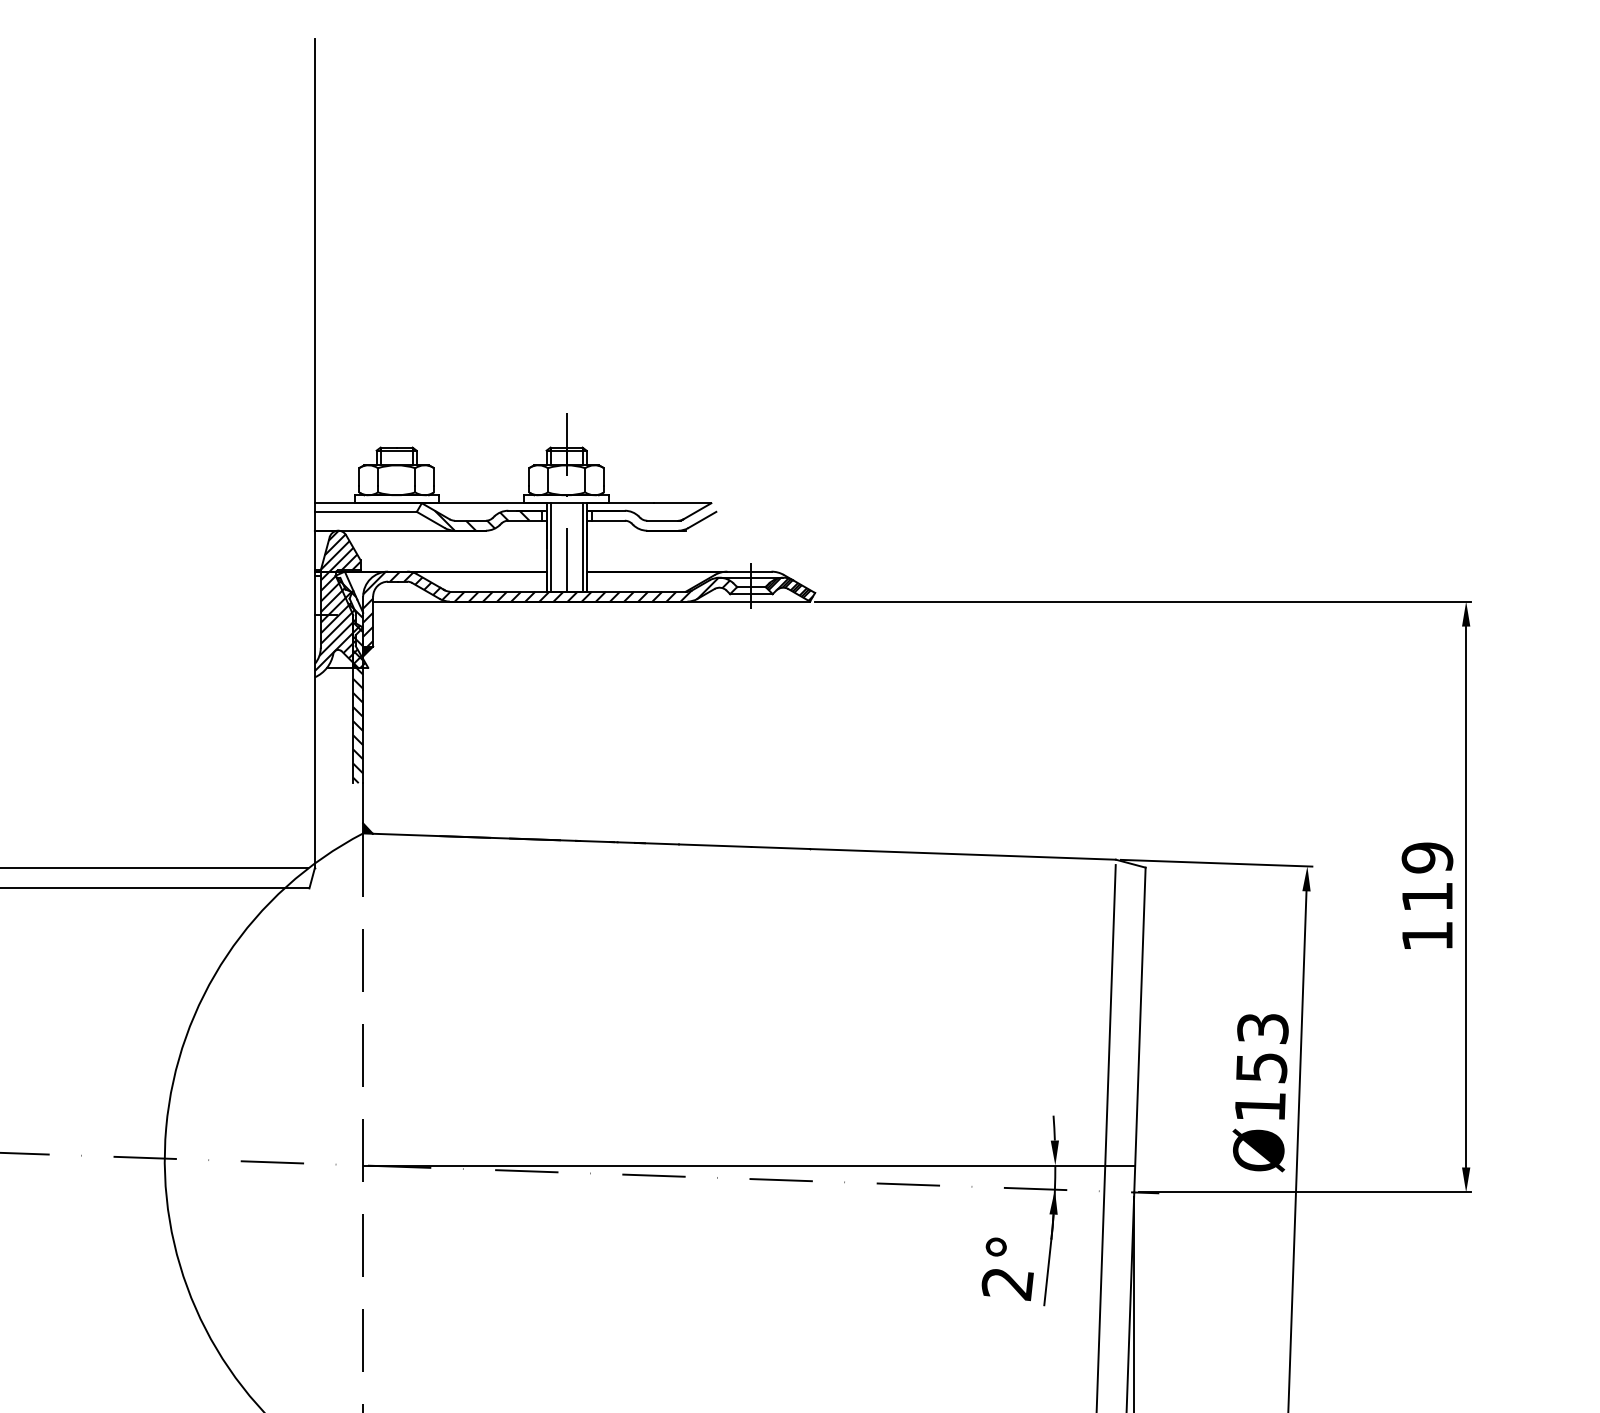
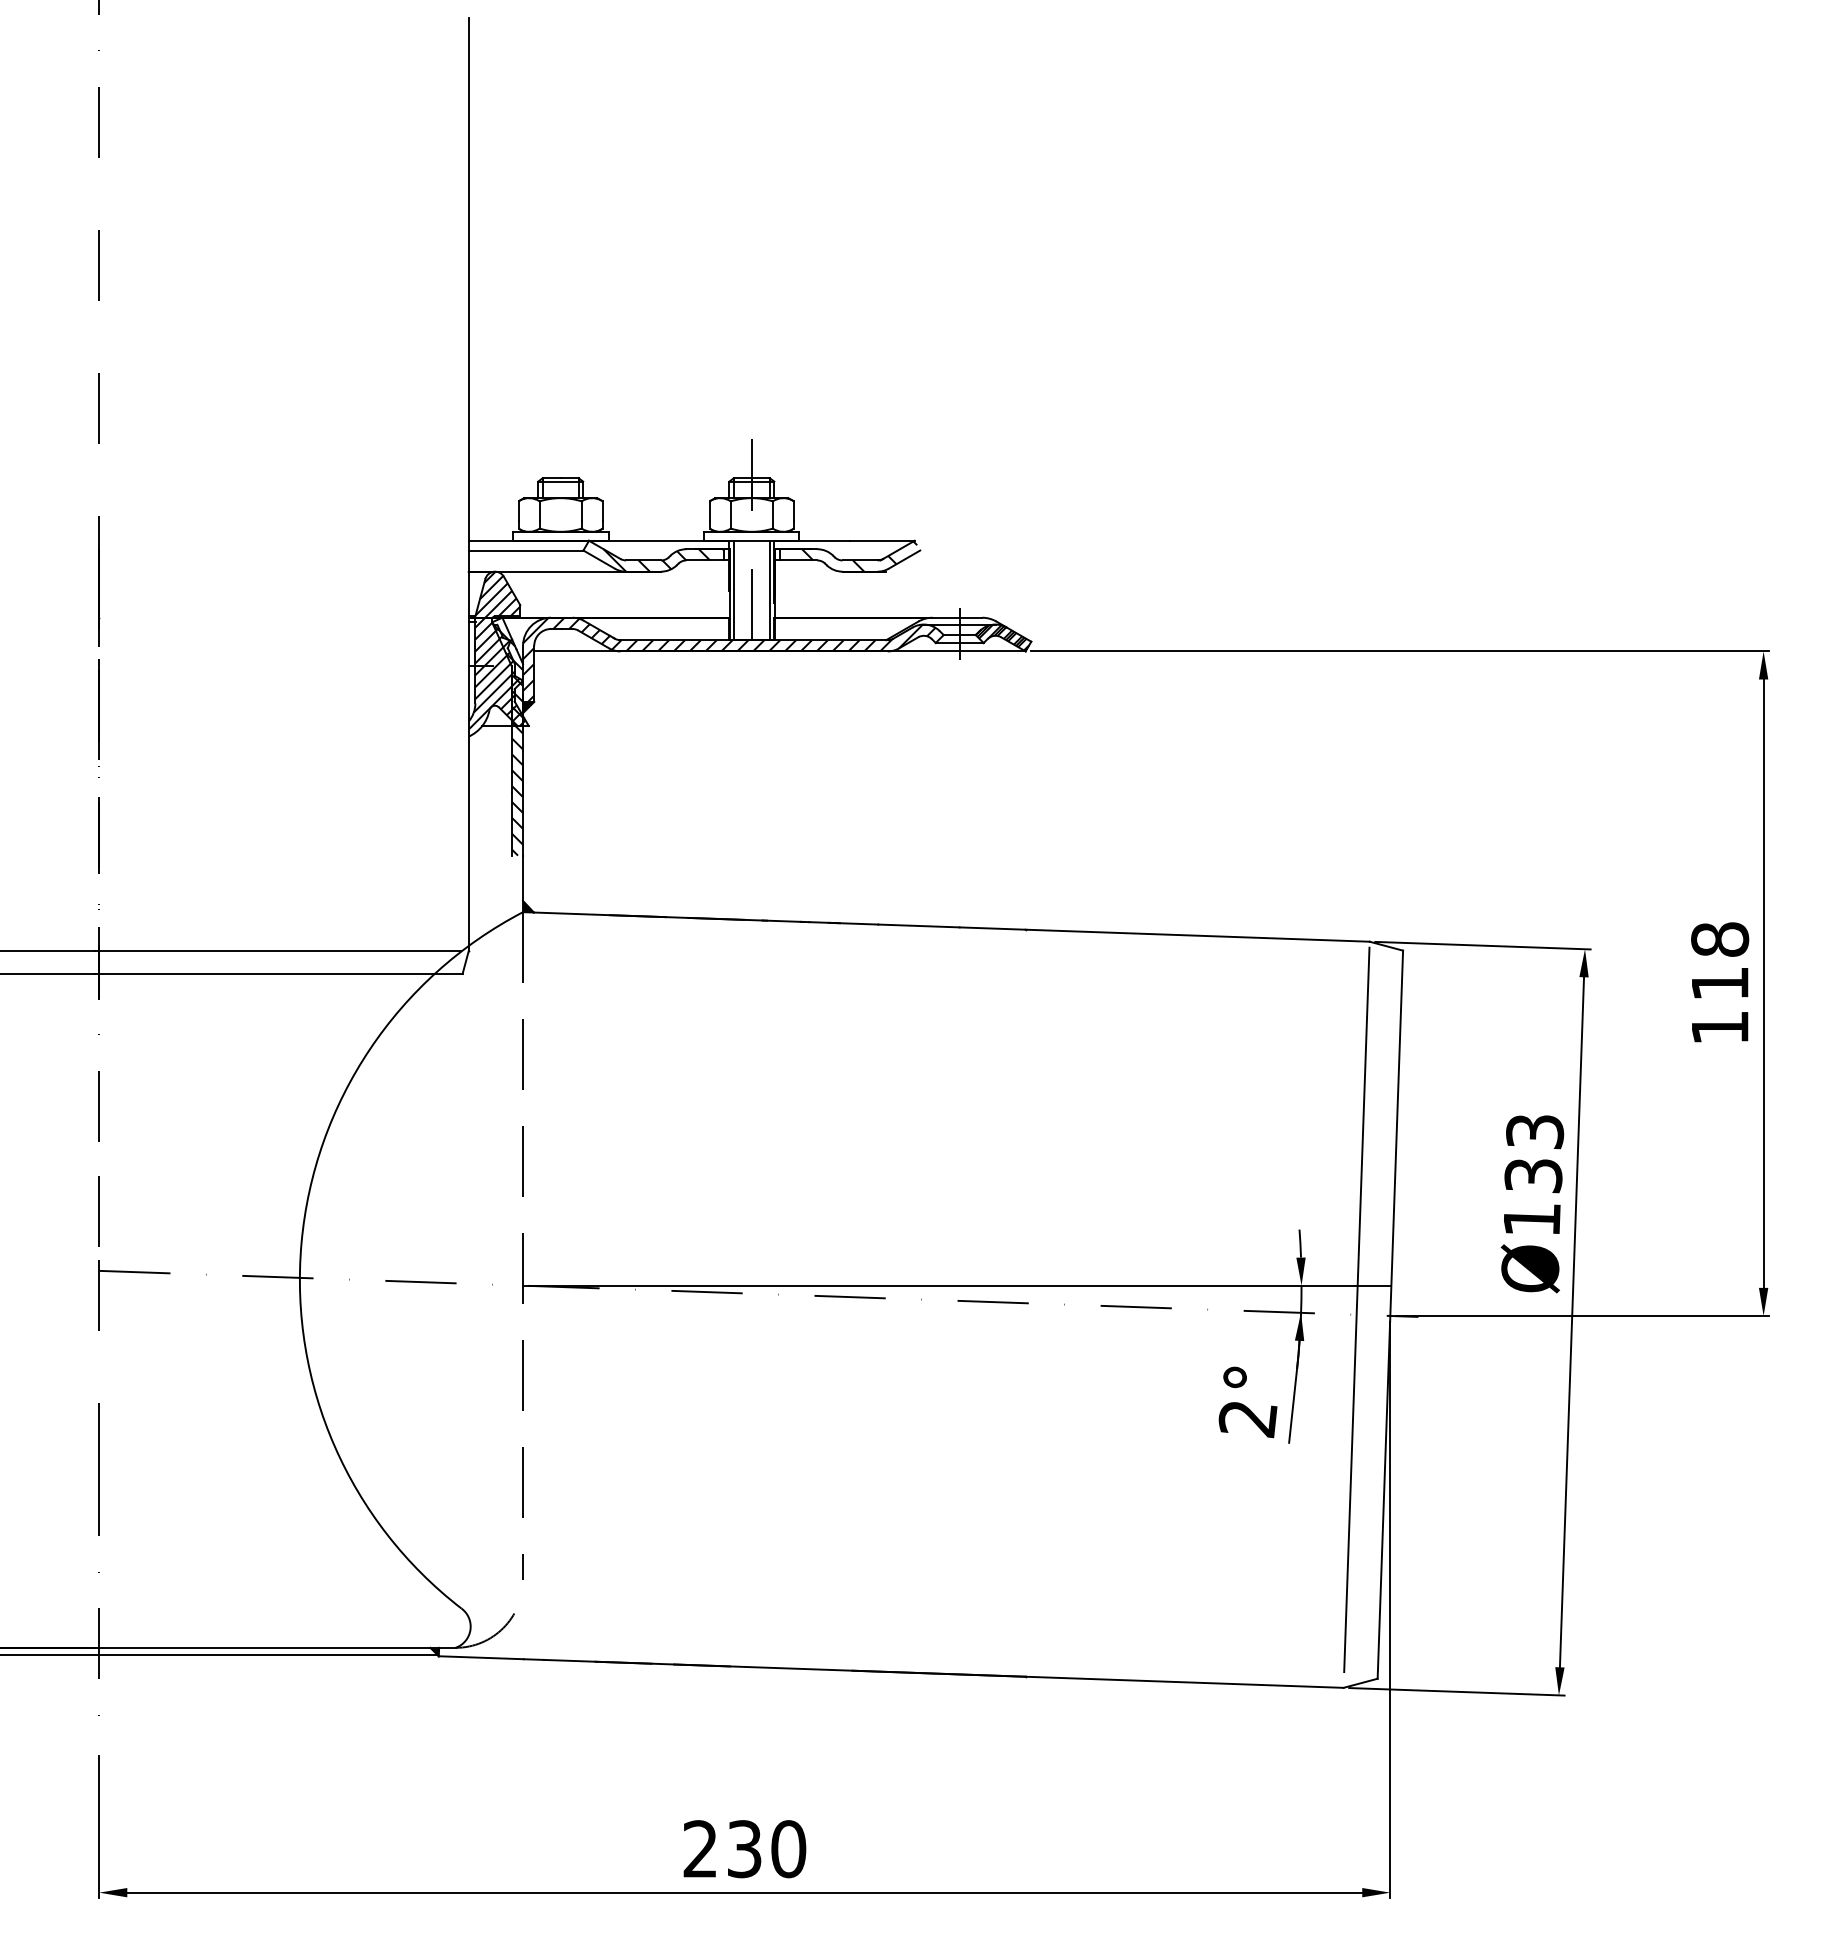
hatch: (662, 517) -> (859, 556), added
text: (1427, 857) -> (1720, 939), 119 -> 118
text: (1261, 1067) -> (1533, 1175), Ø153 -> Ø133

